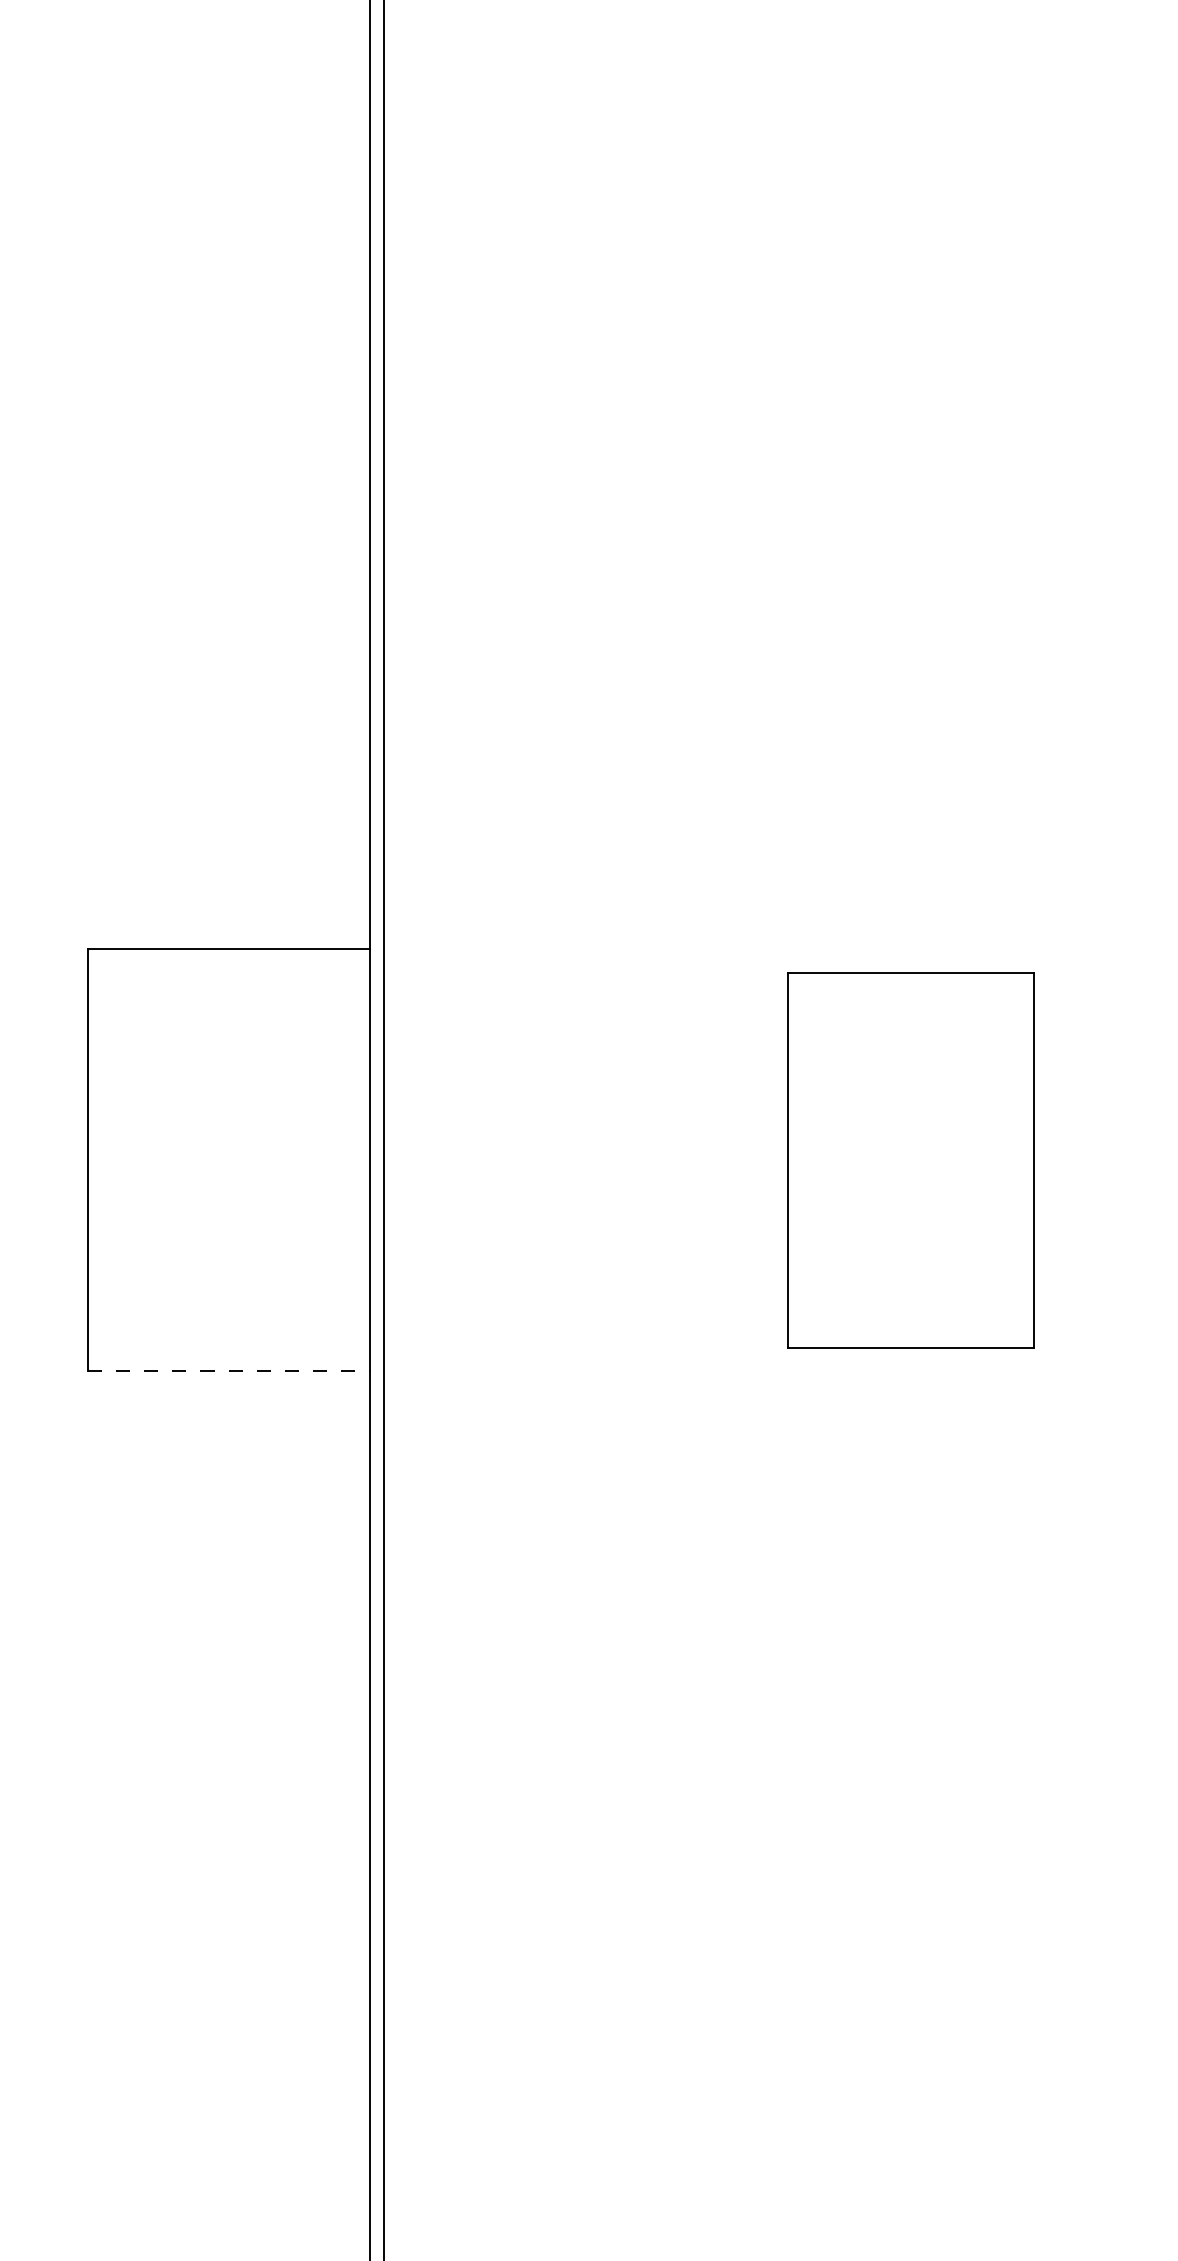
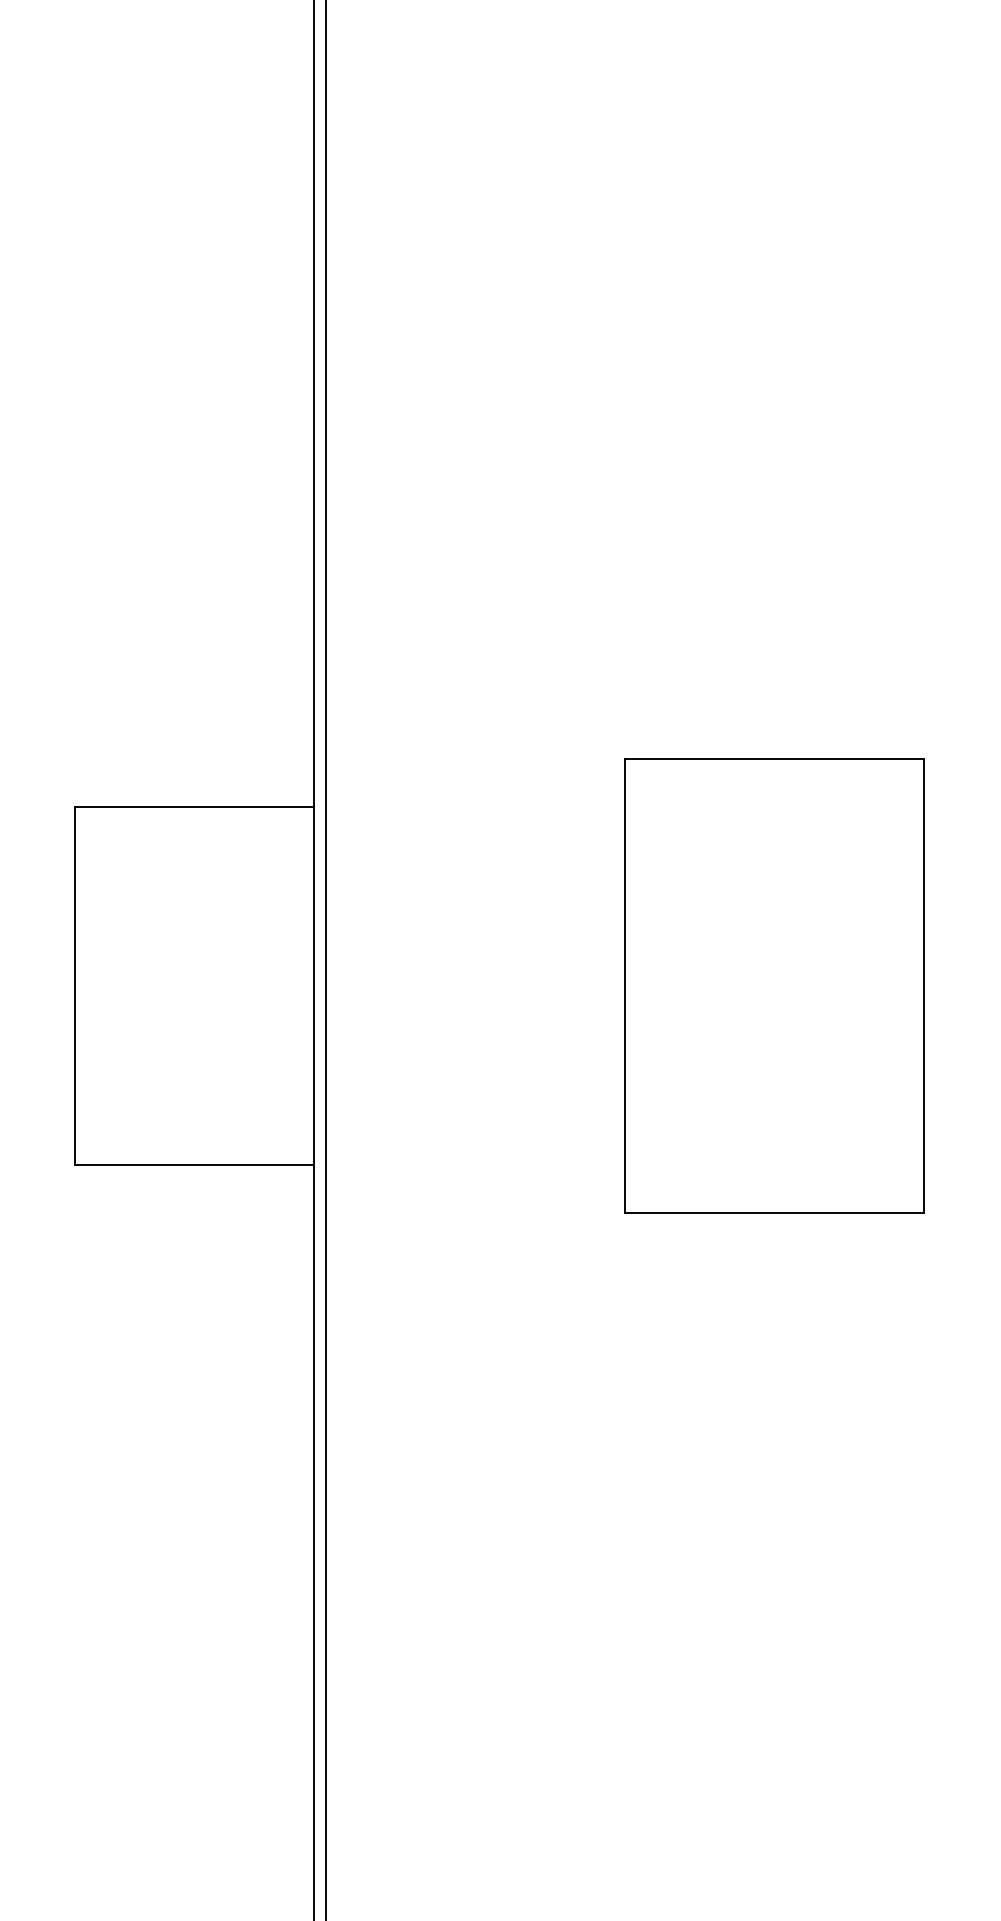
part: (911, 1159) -> (774, 985), size x1.43
line: (228, 1371) -> (194, 1165), dashed -> solid

